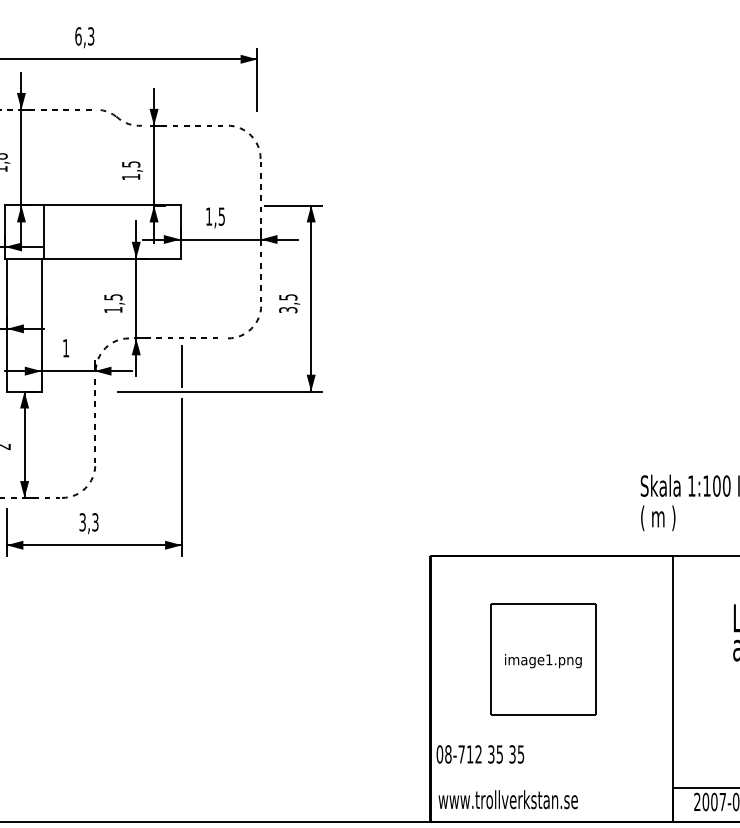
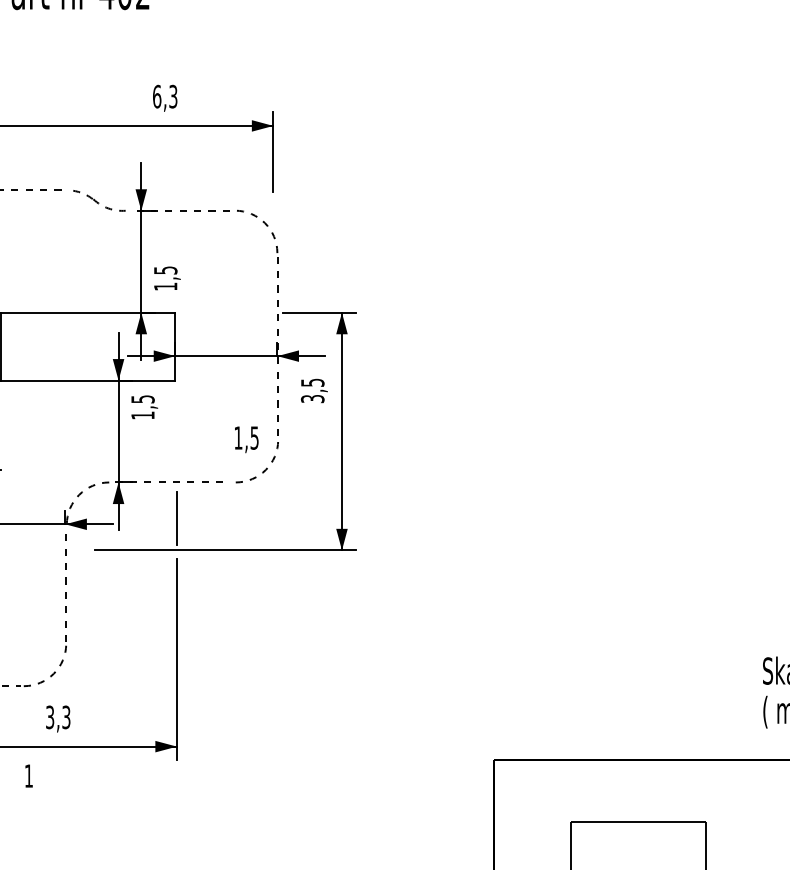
text: (84, 37) -> (164, 98), moved
text: (132, 170) -> (167, 278), moved
text: (215, 217) -> (246, 439), moved
text: (114, 303) -> (144, 407), moved
text: (289, 303) -> (314, 390), moved
text: (66, 348) -> (29, 776), moved

